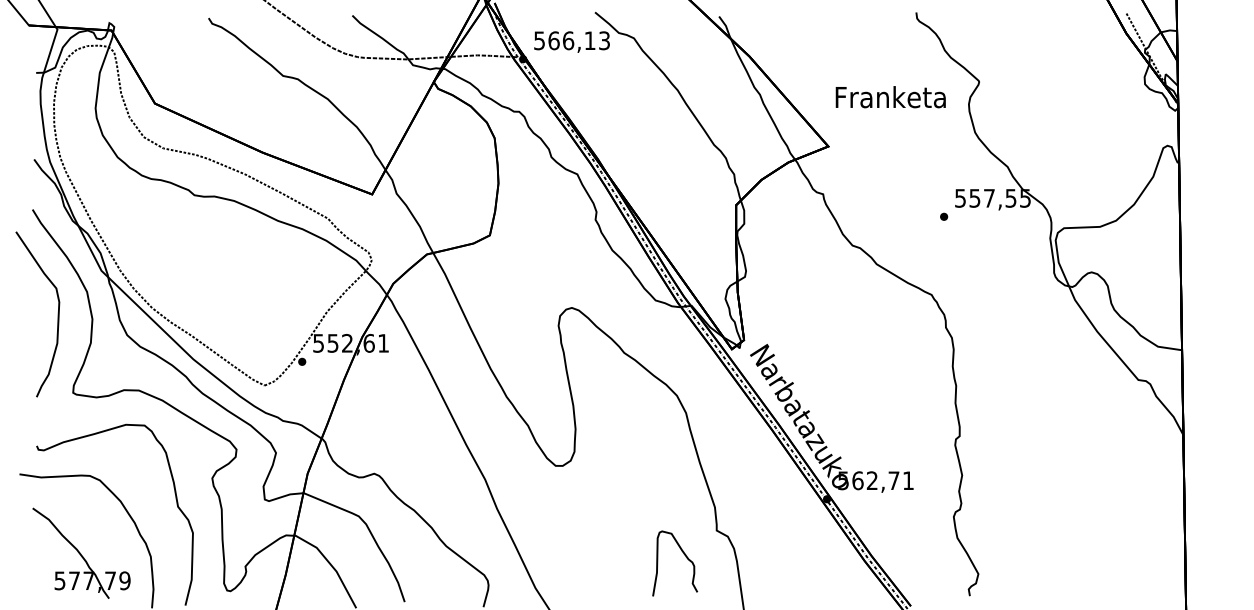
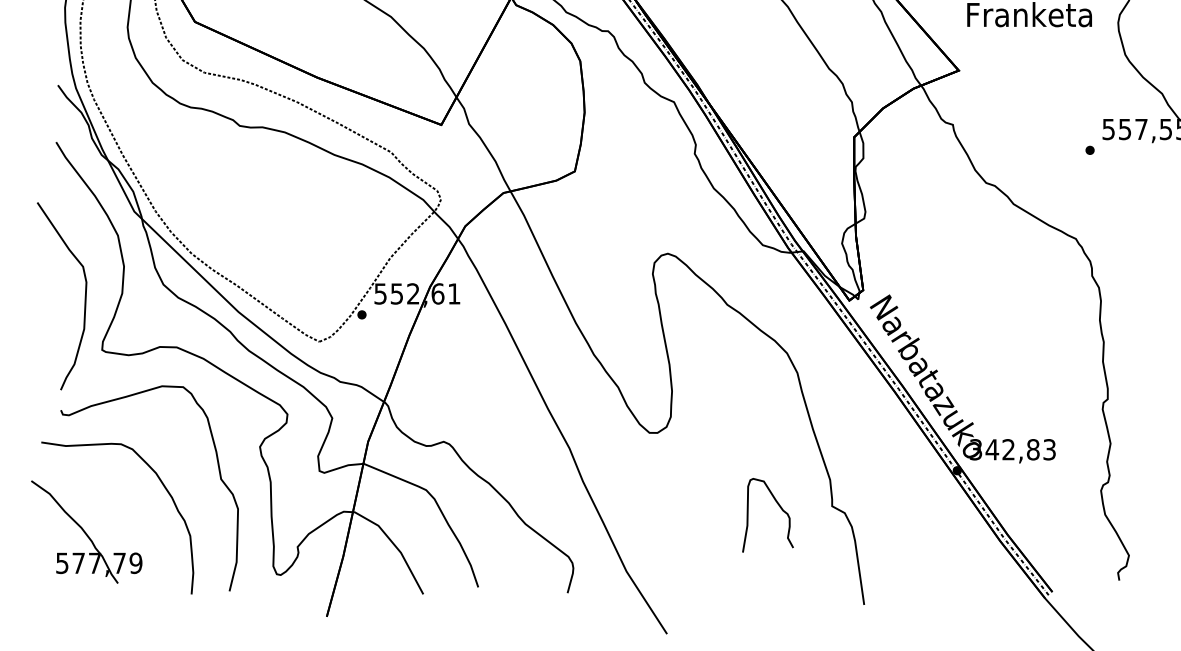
curve: (57, 314) -> (84, 296), moved
text: (875, 480) -> (1012, 449), 562,71 -> 342,83
part: (81, 552) -> (86, 531), moved
curve: (683, 554) -> (777, 505), moved

